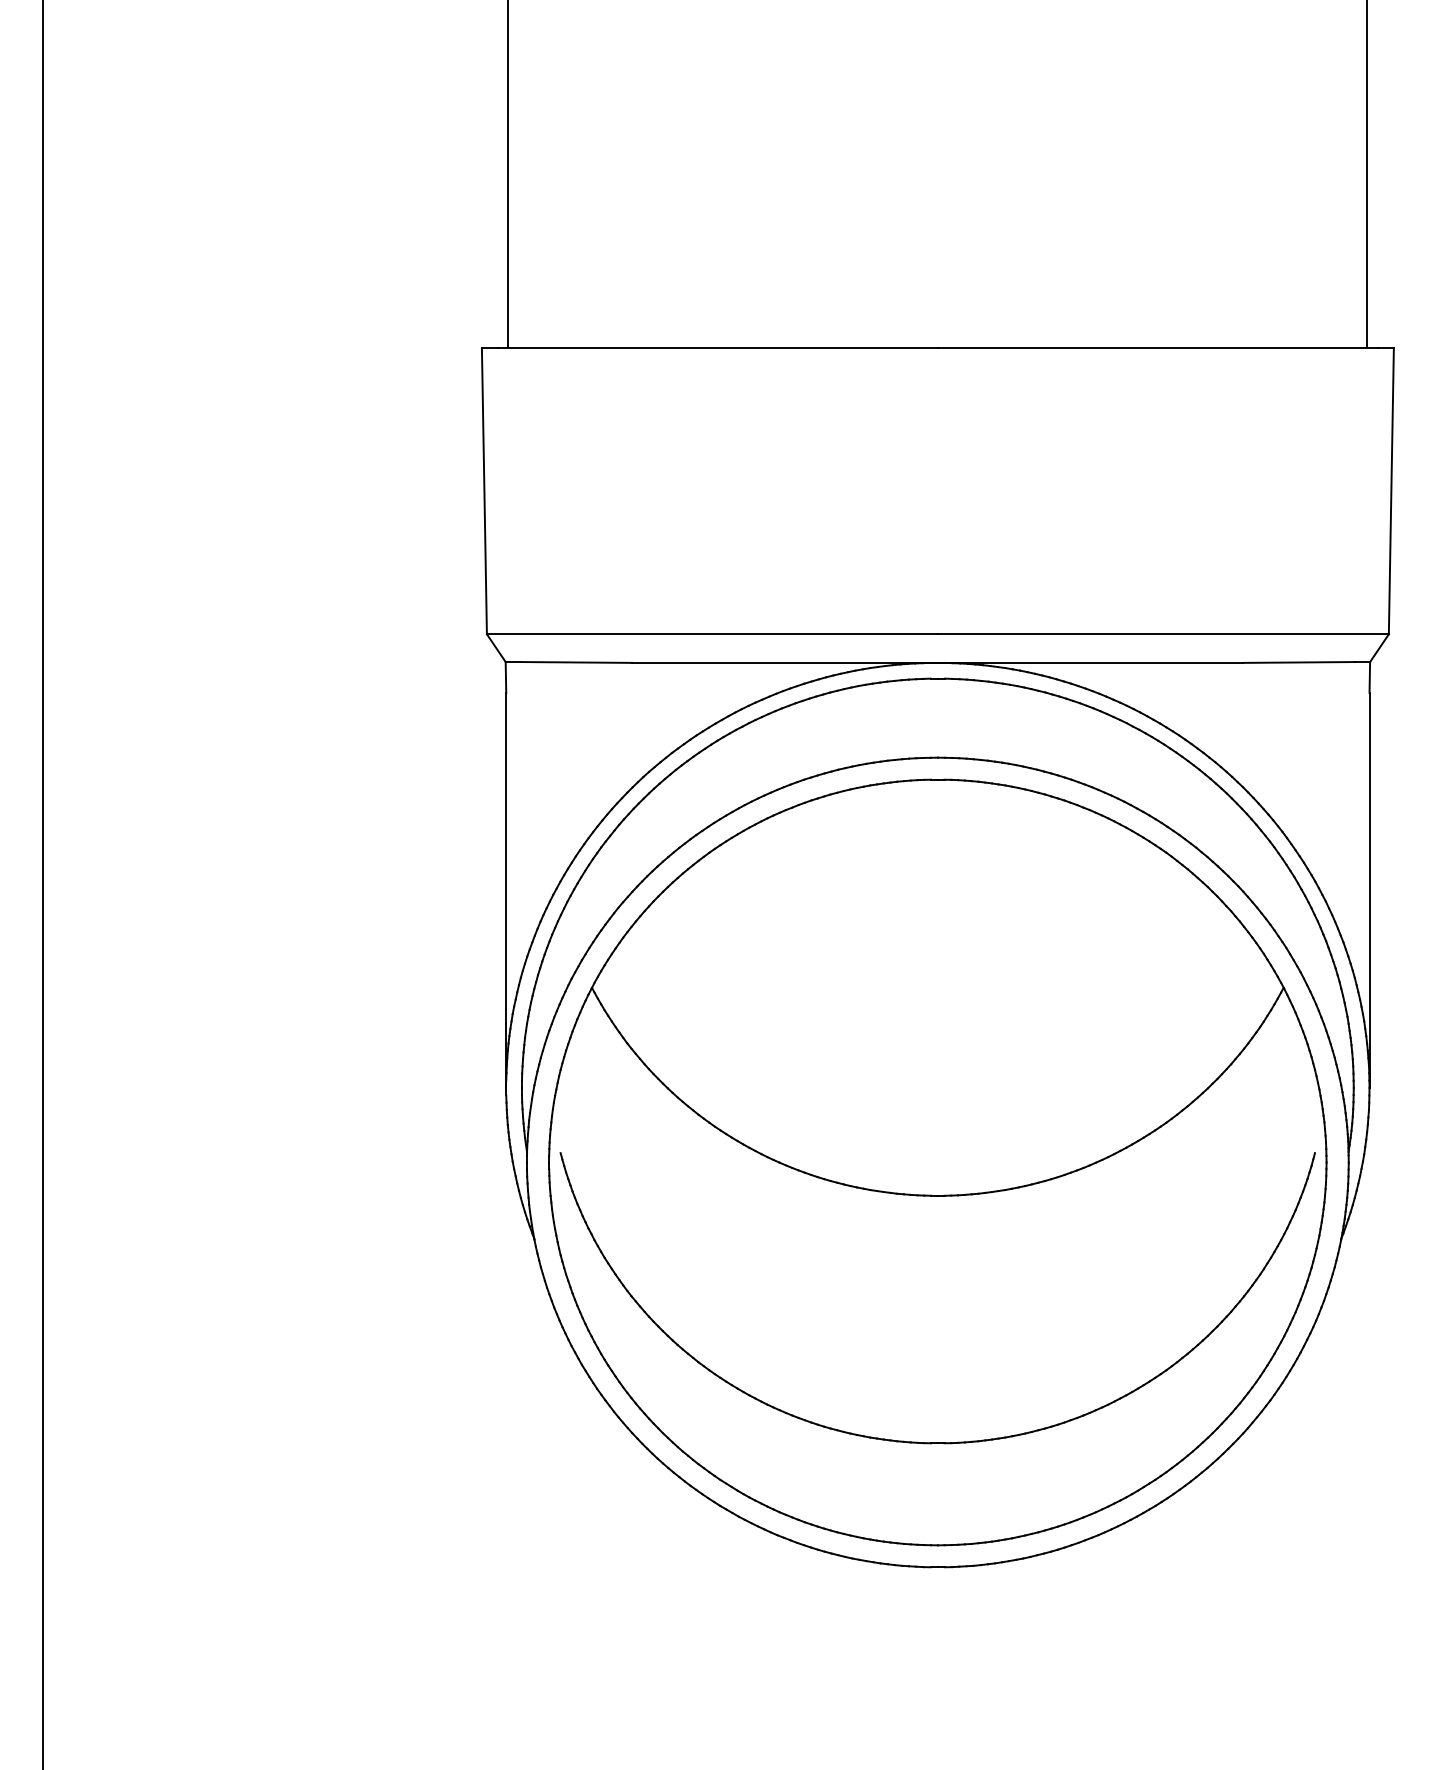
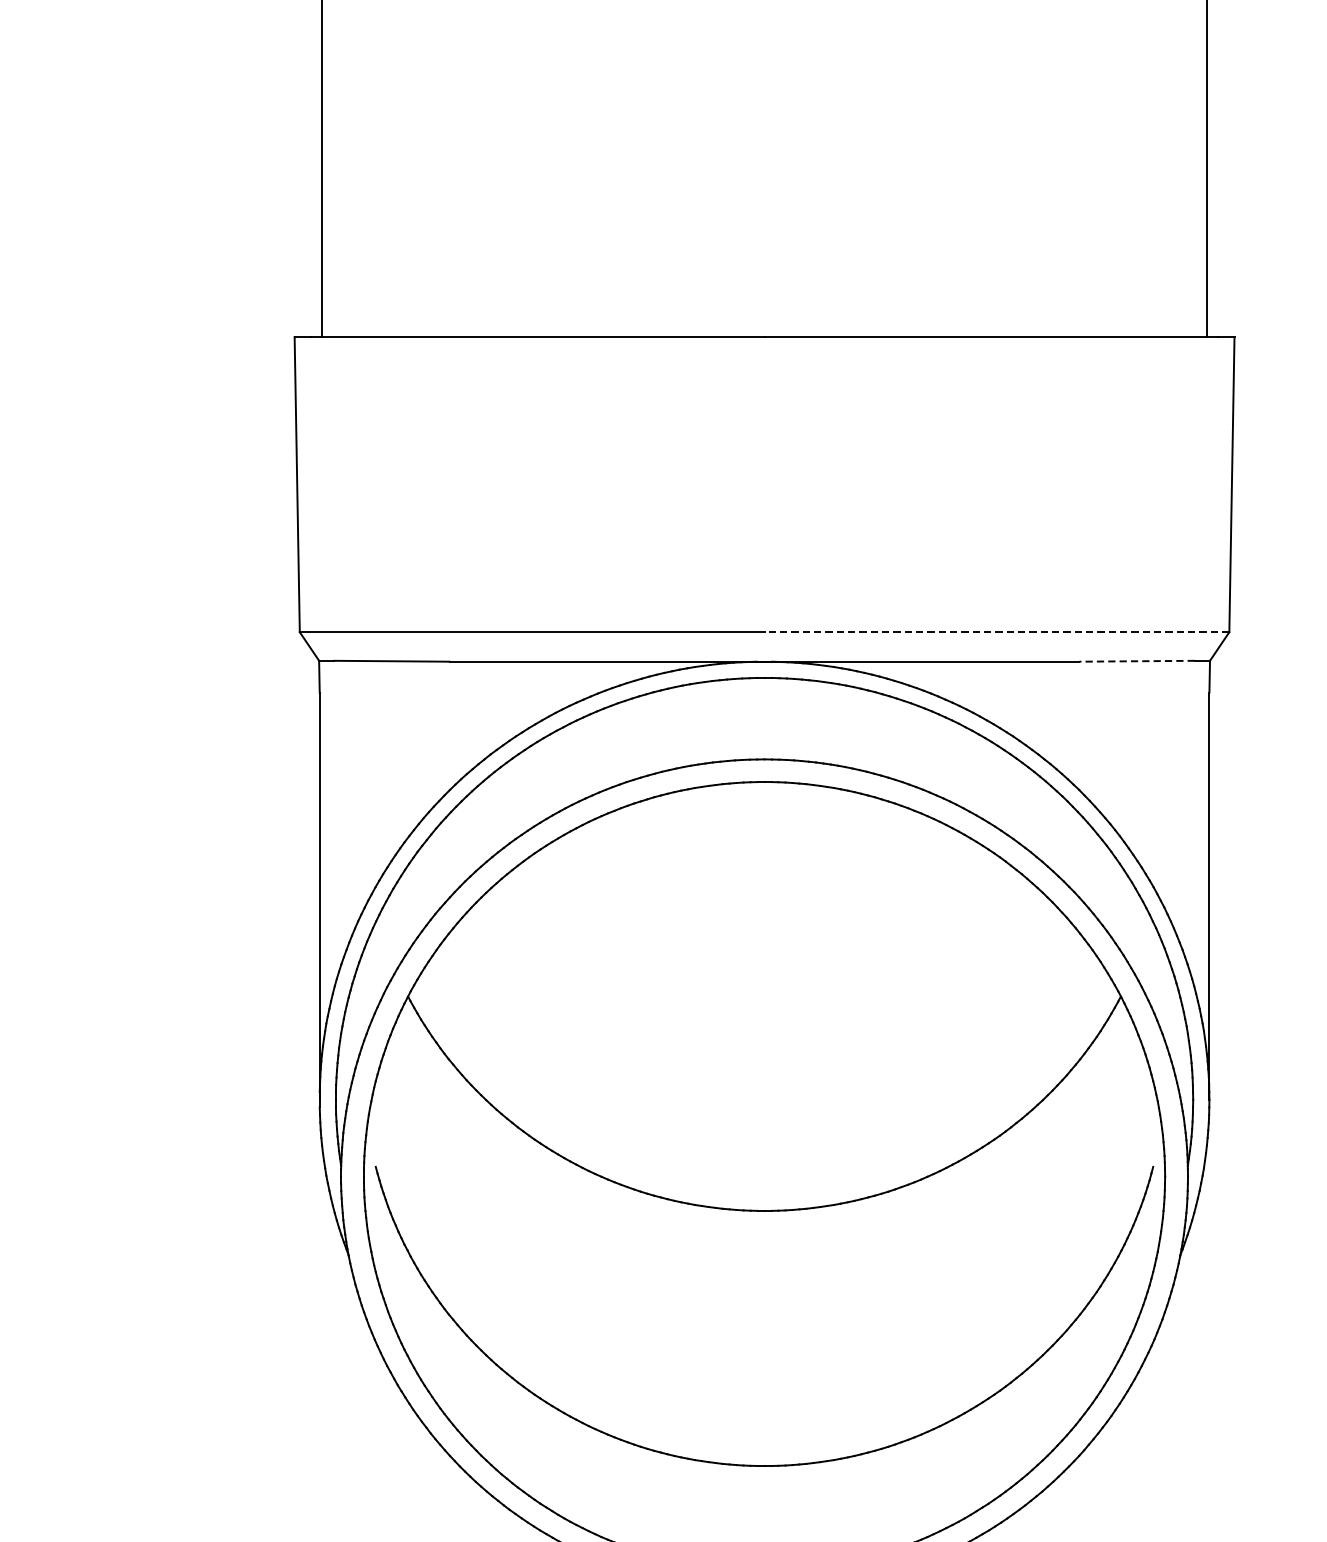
line: (1162, 634) -> (996, 632), solid -> dashed
line: (1299, 662) -> (1137, 661), solid -> dashed

